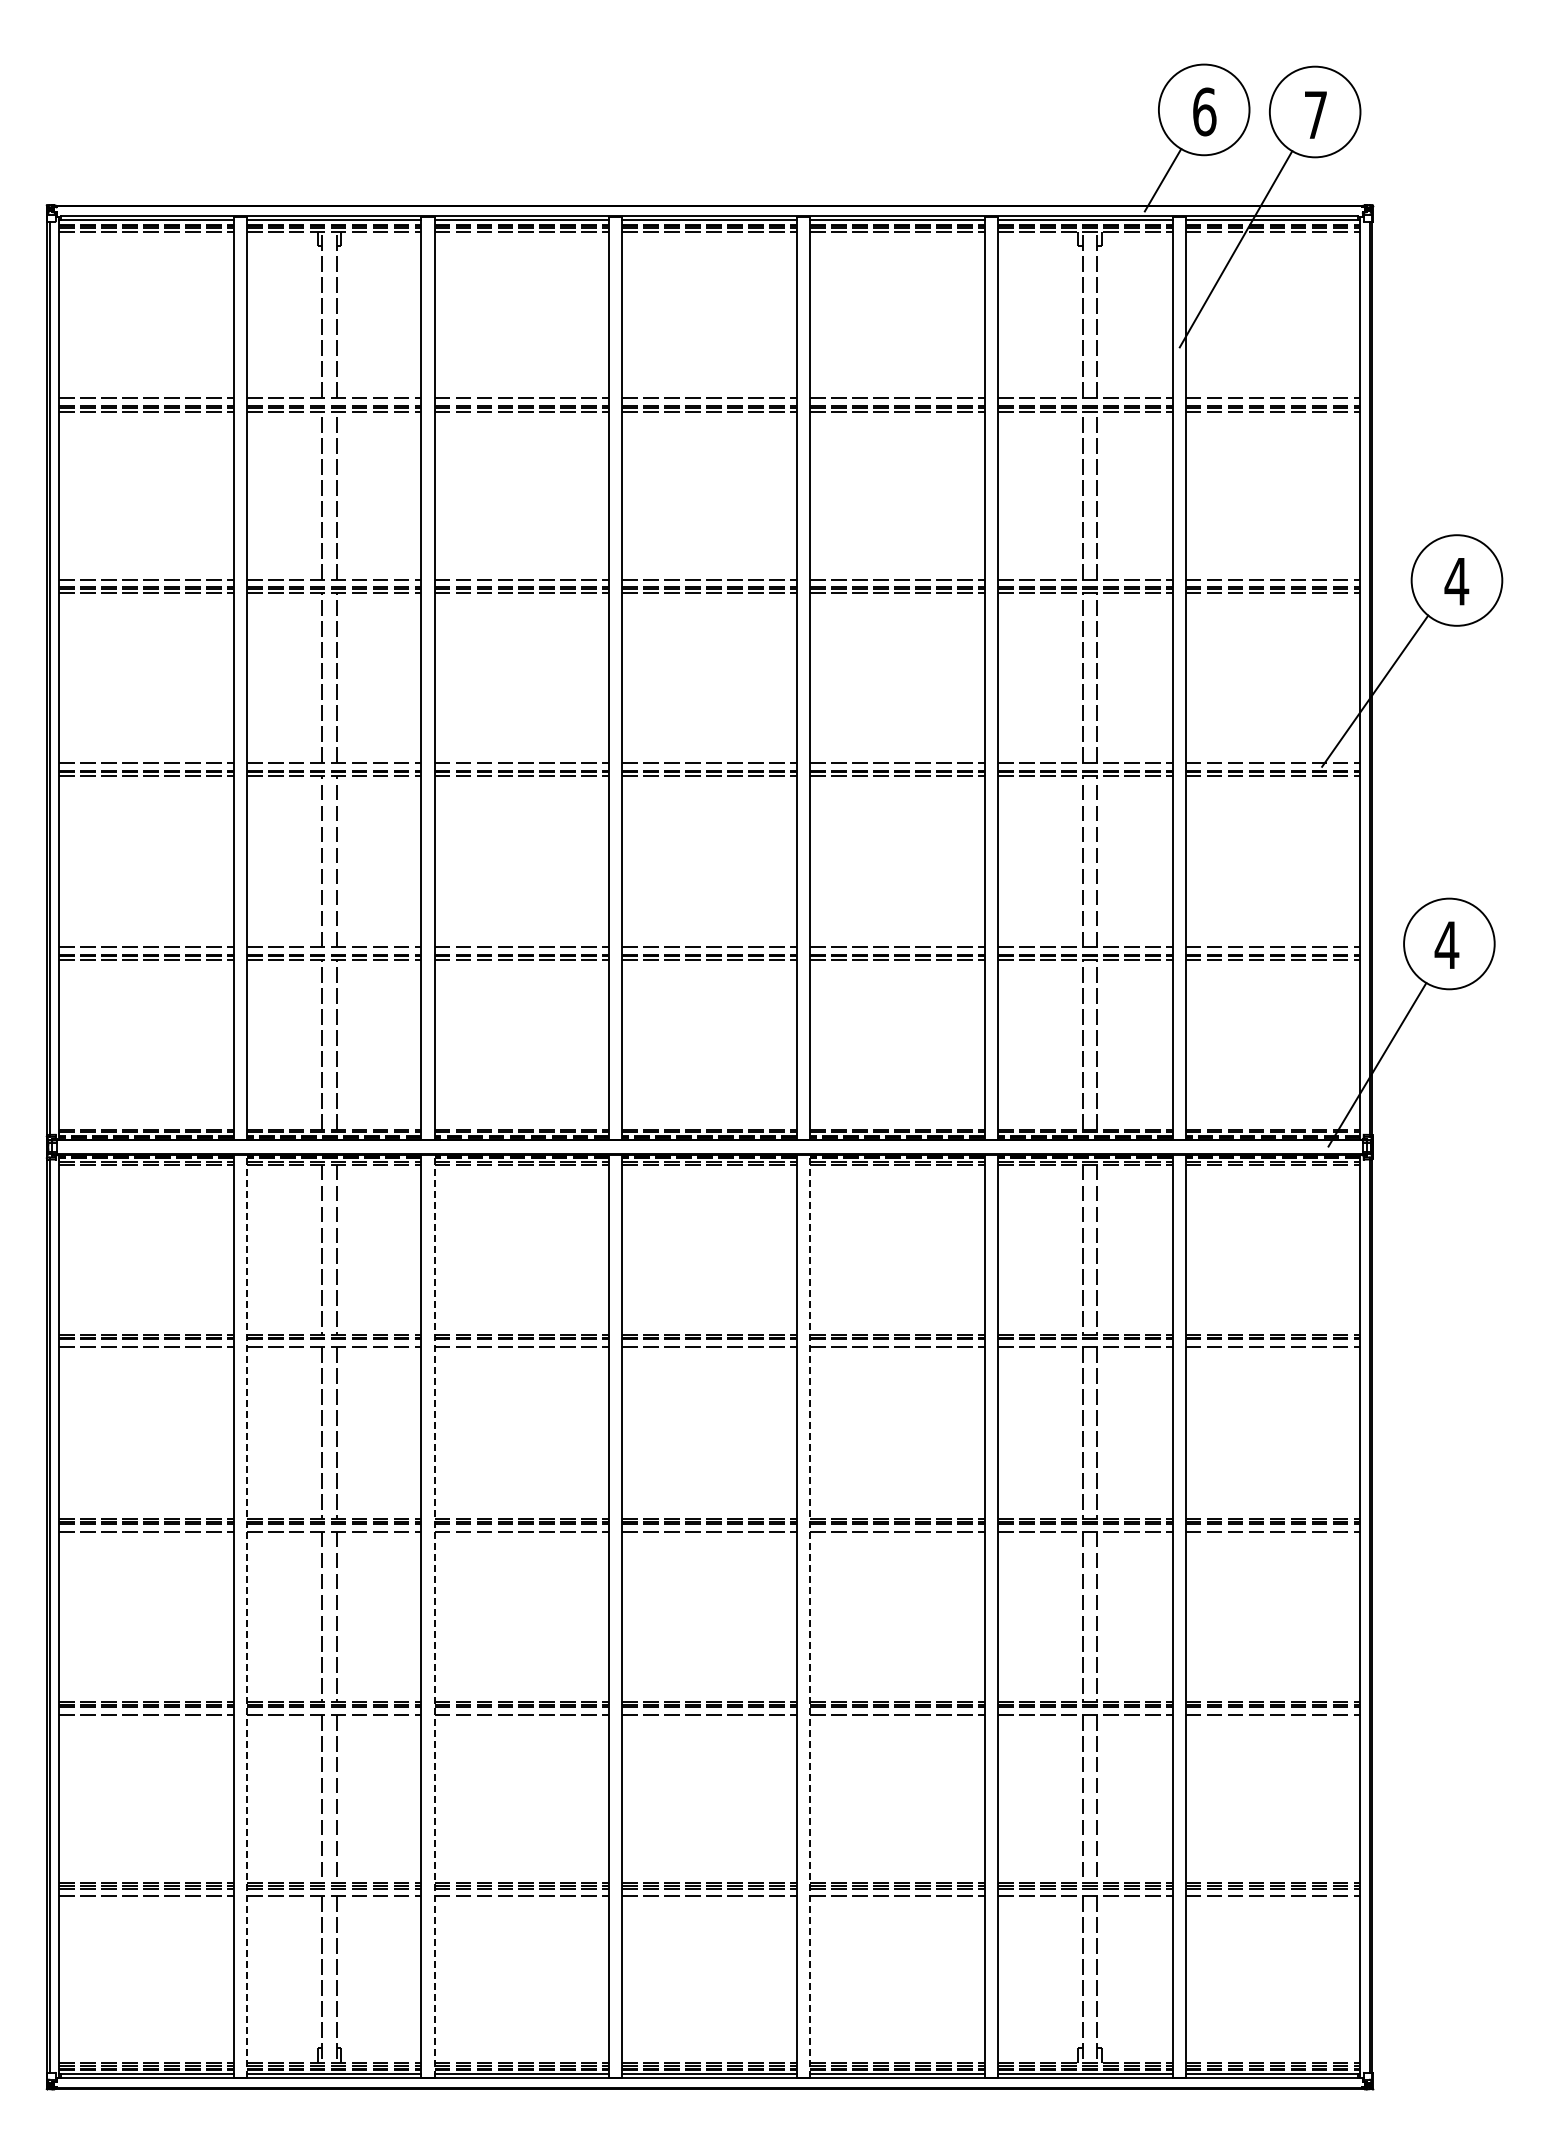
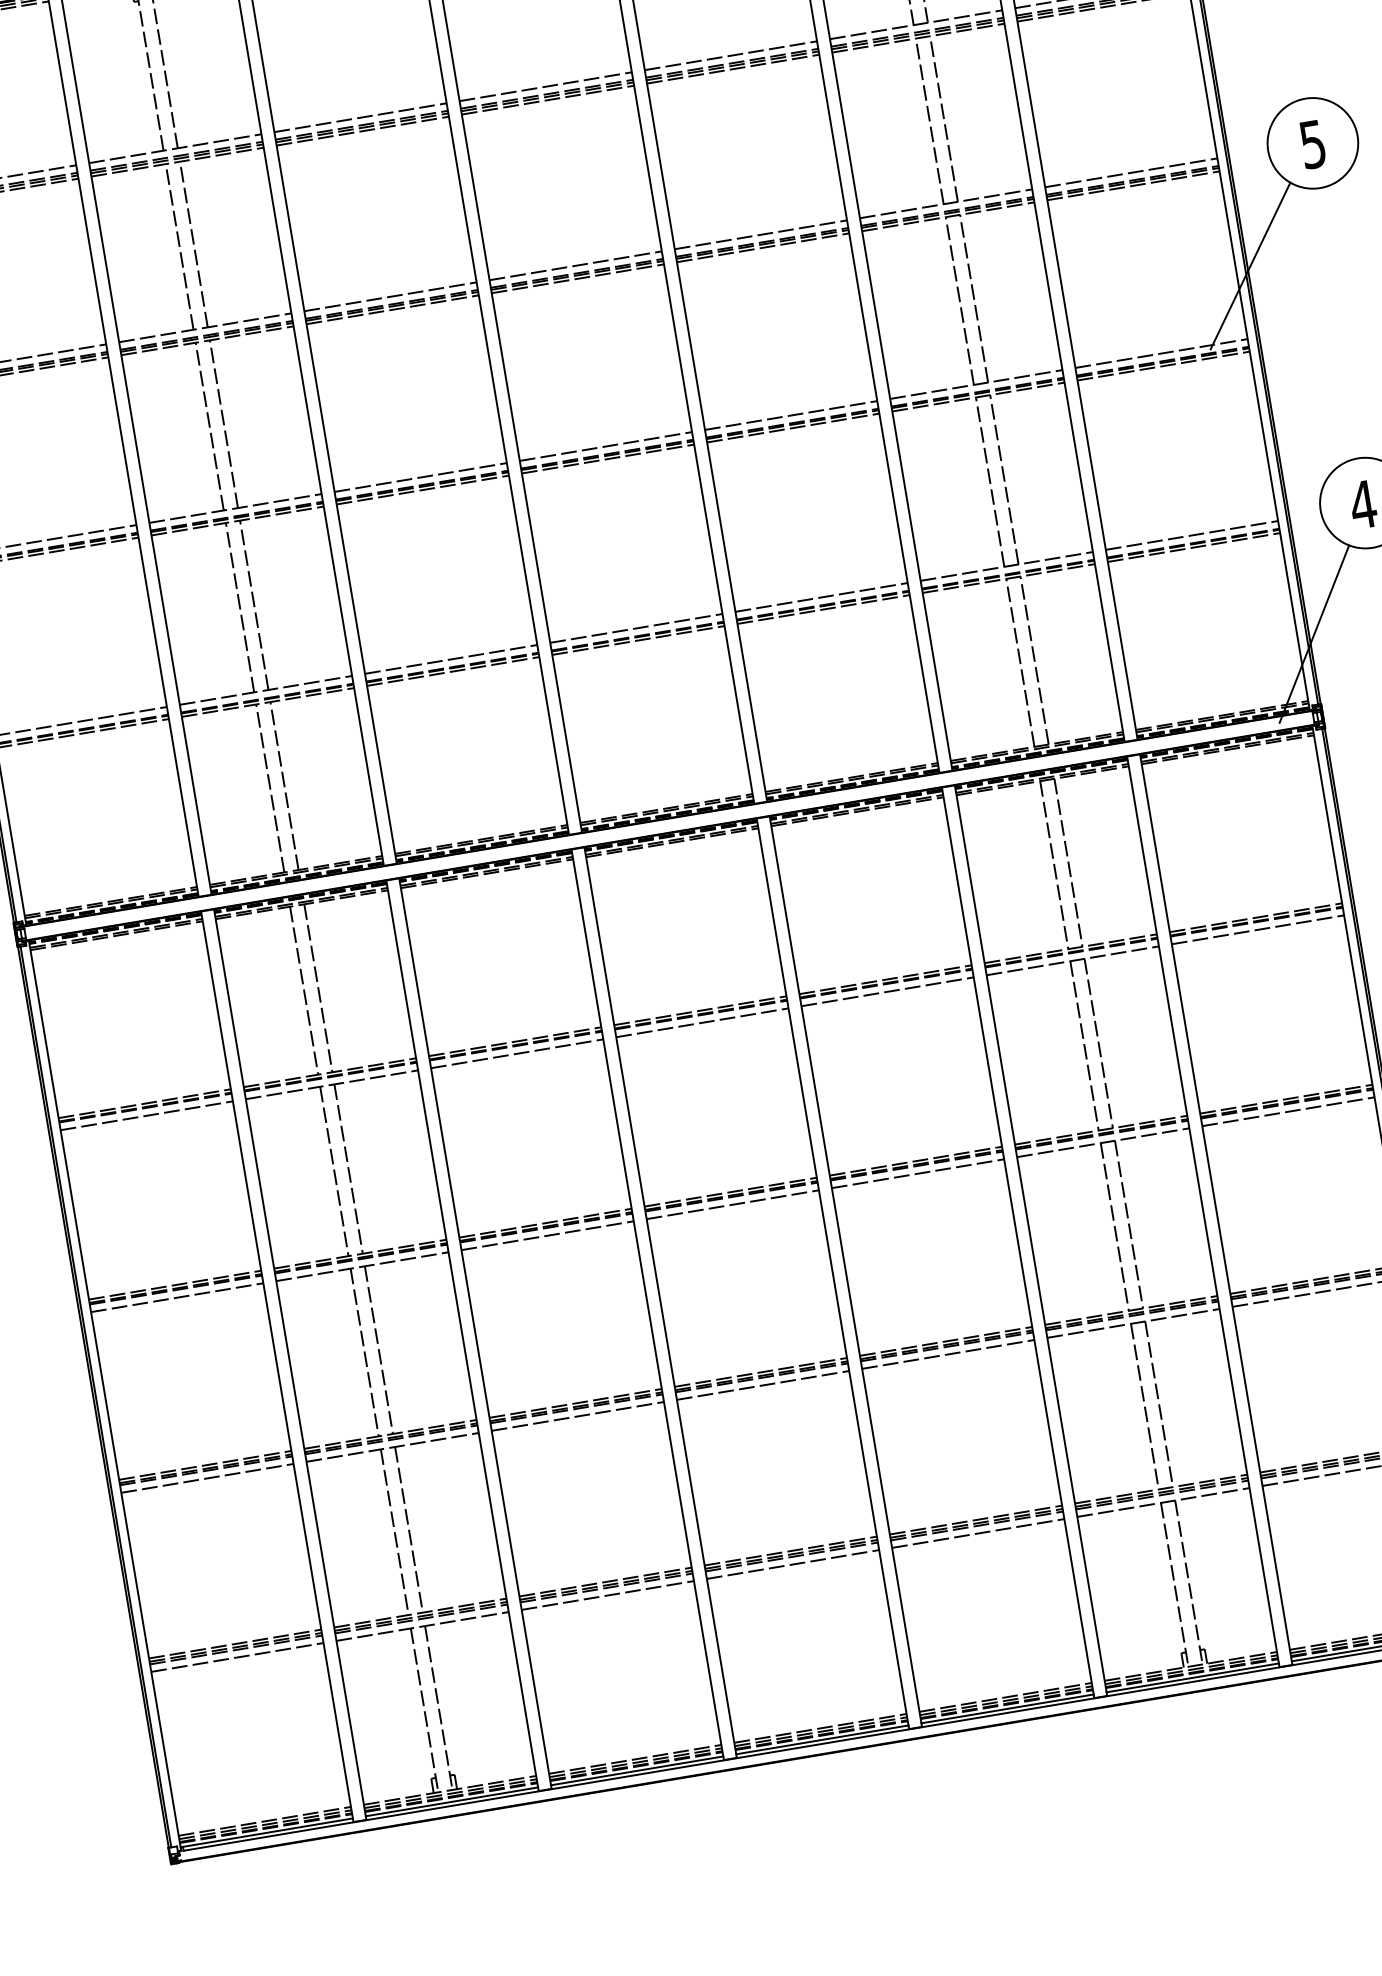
text: (1456, 582) -> (1312, 145), 4 -> 5
line: (246, 1616) -> (290, 1364), dashed -> solid
line: (434, 1616) -> (475, 1333), dashed -> solid
line: (810, 1616) -> (846, 1271), dashed -> solid

